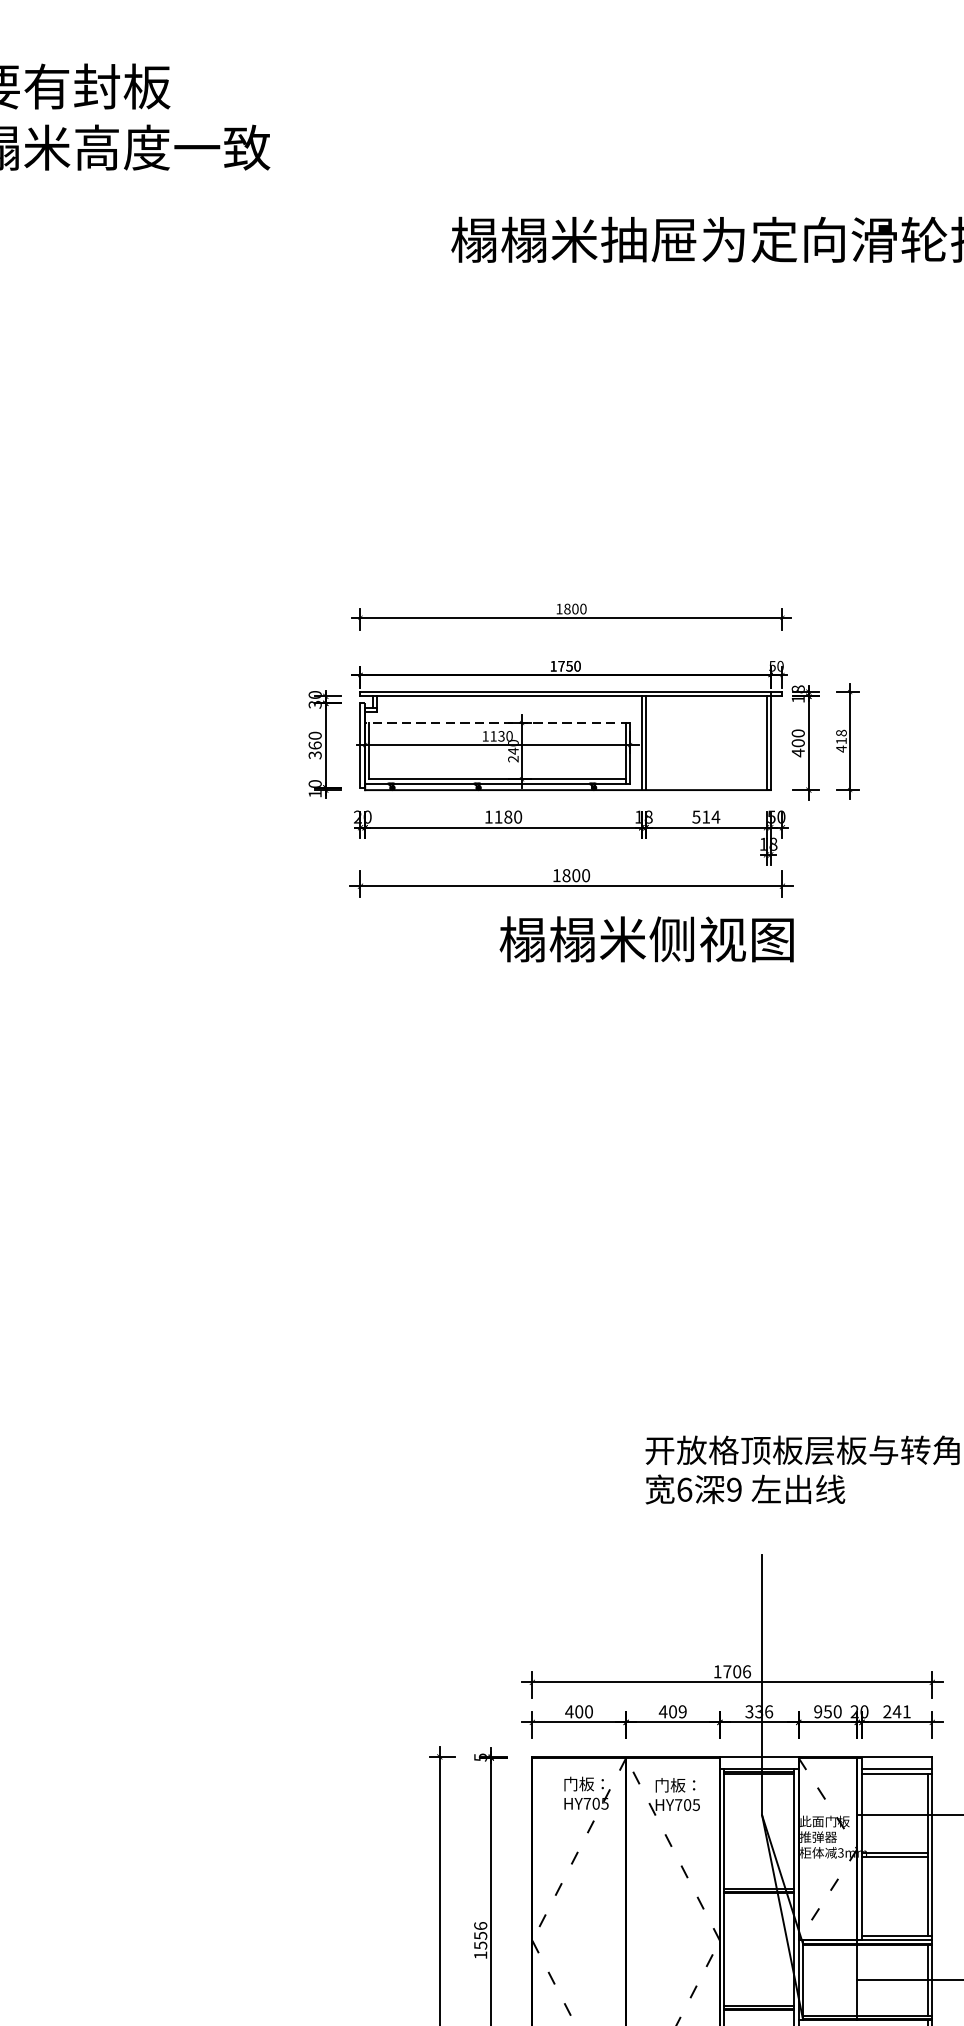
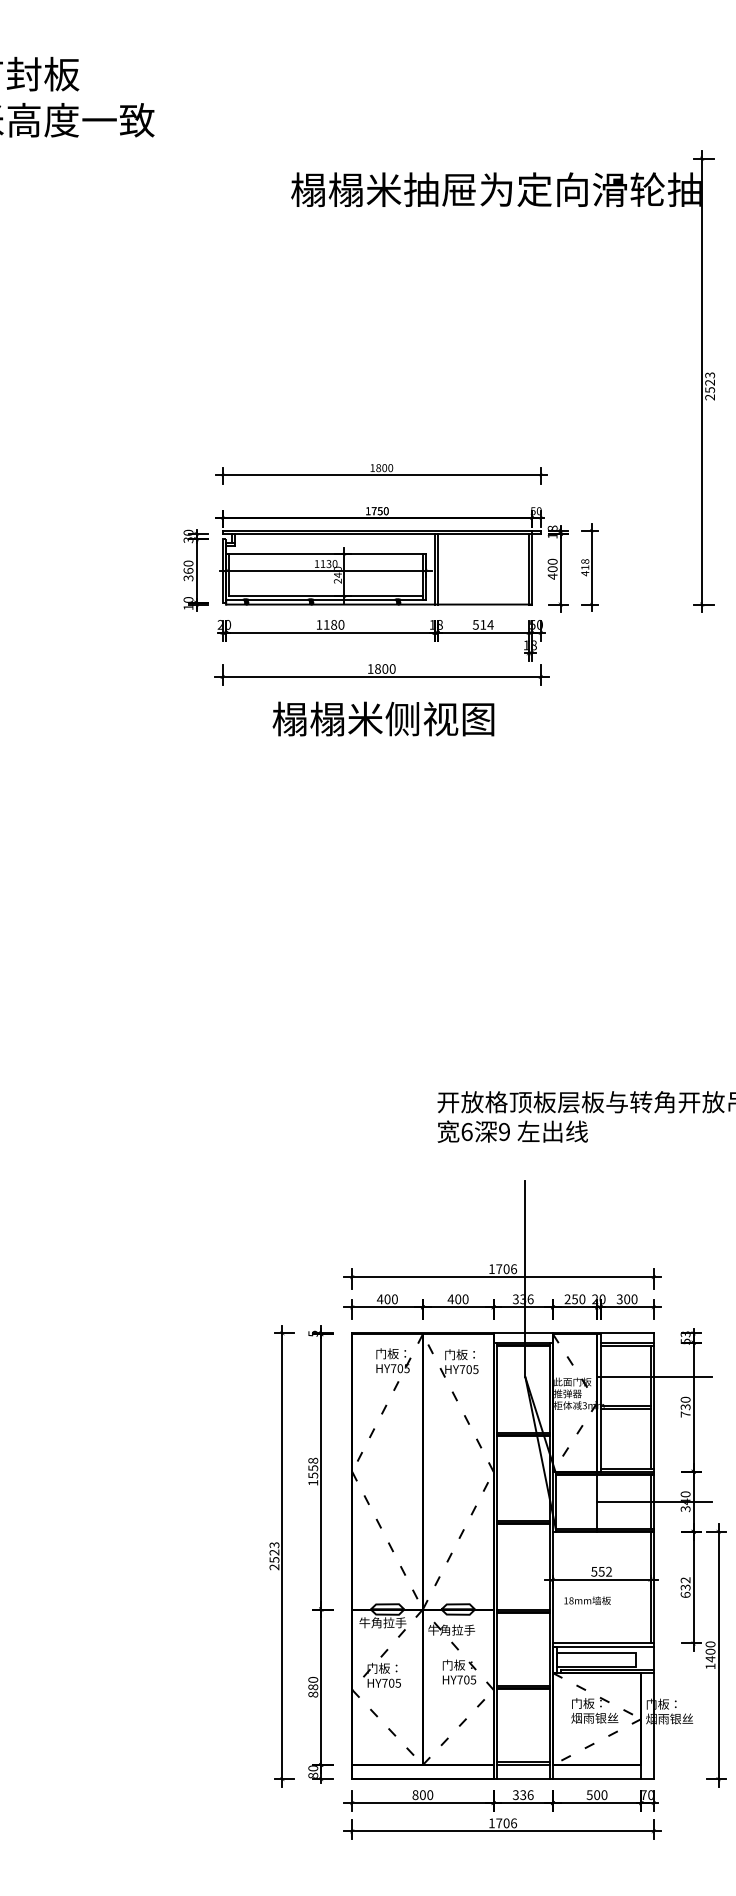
line: (498, 723) -> (326, 554), dashed -> solid
text: (646, 938) -> (383, 718), moved
text: (682, 1712) -> (465, 1299), 409 -> 400
text: (817, 1712) -> (567, 1299), 950 -> 250
text: (896, 1712) -> (626, 1299), 241 -> 300
text: (480, 1925) -> (313, 1460), 1556 -> 1558

